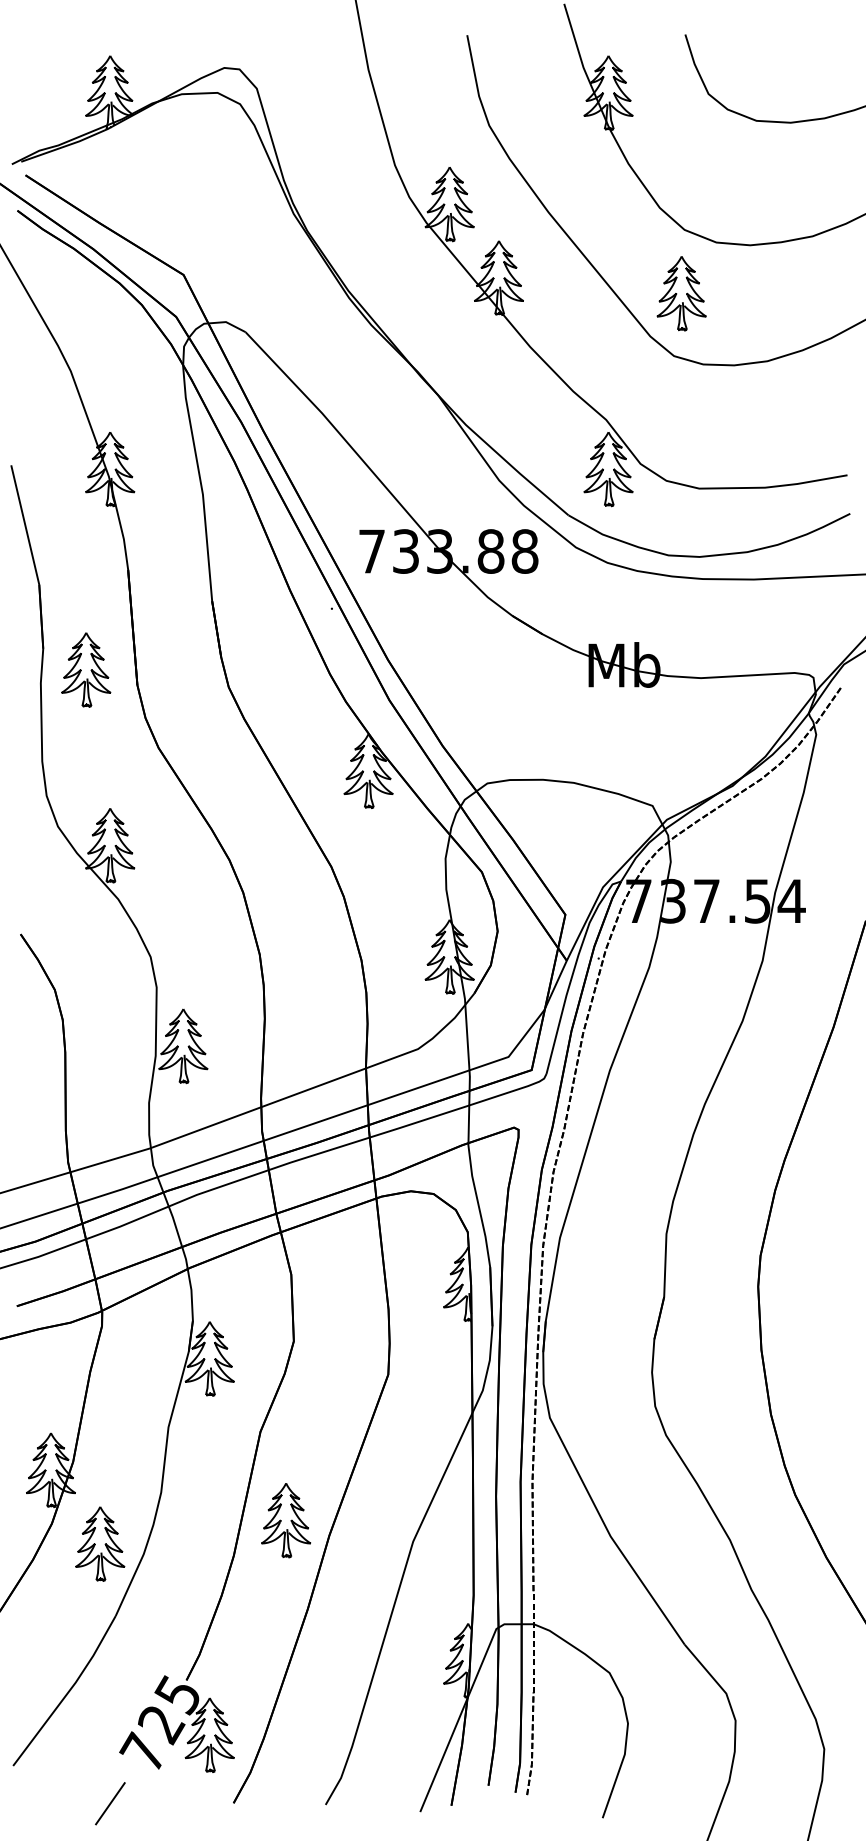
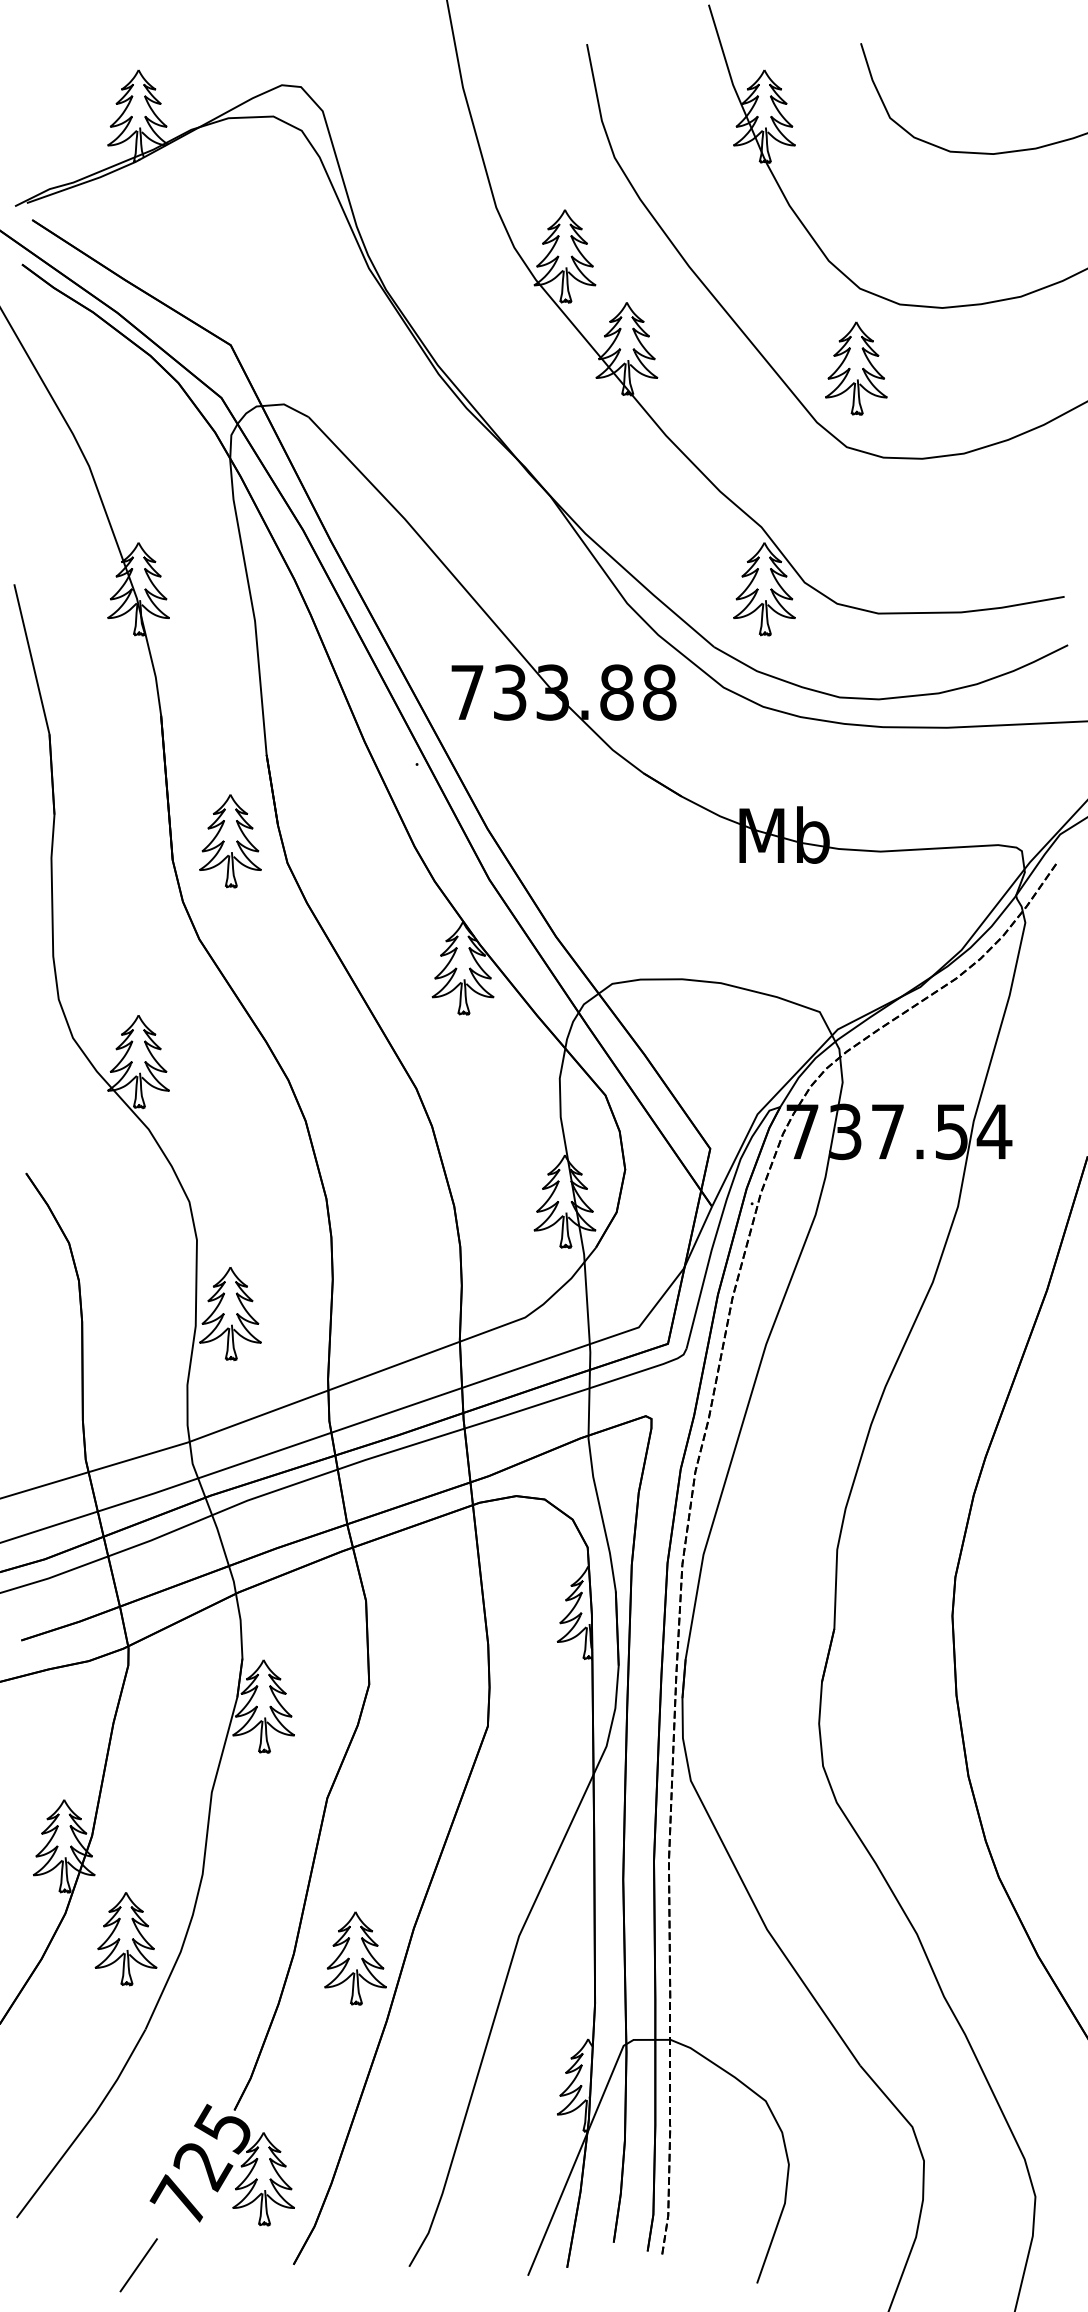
part: (86, 670) -> (230, 841), moved
part: (286, 1520) -> (355, 1958), moved

